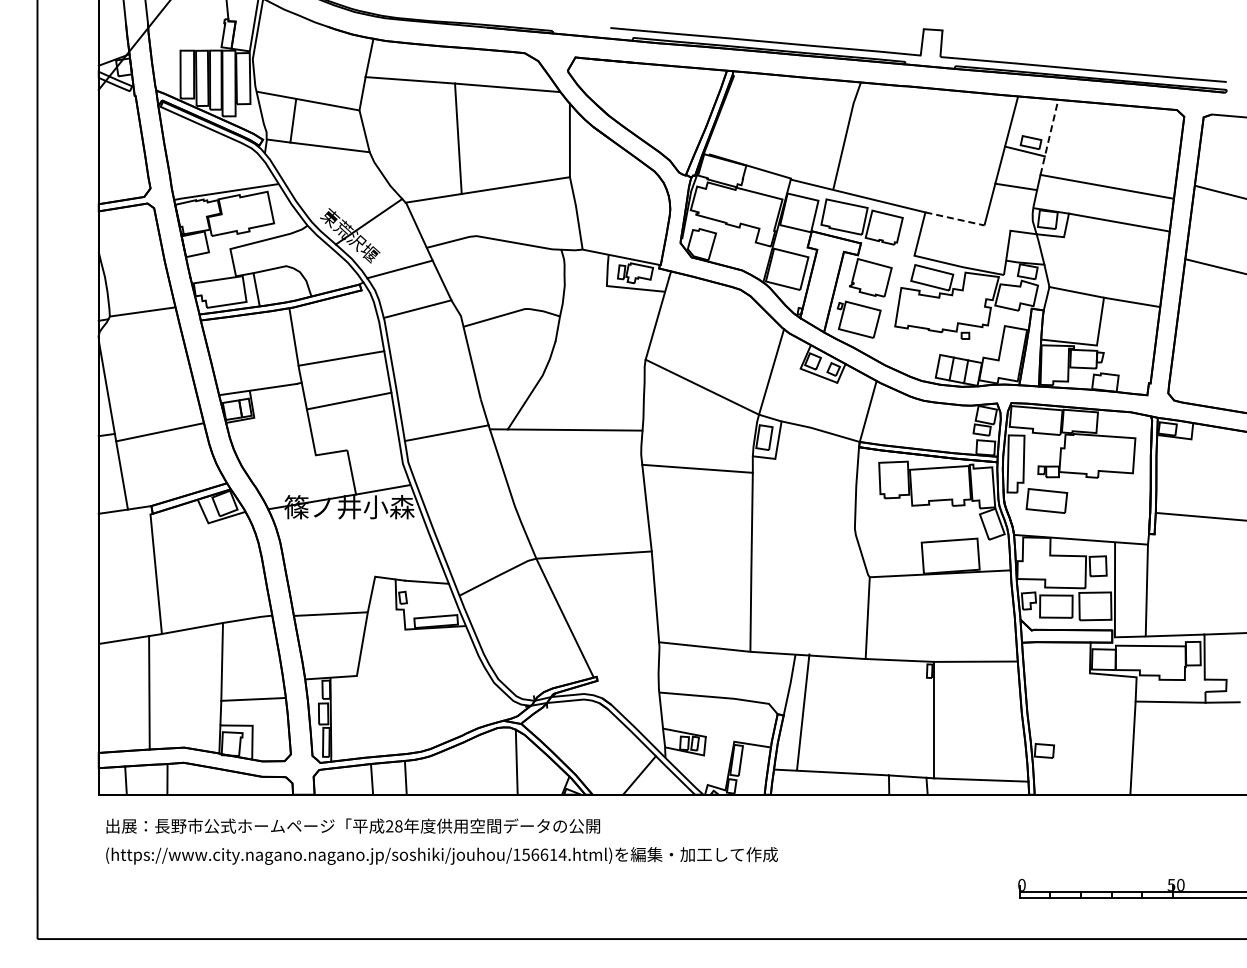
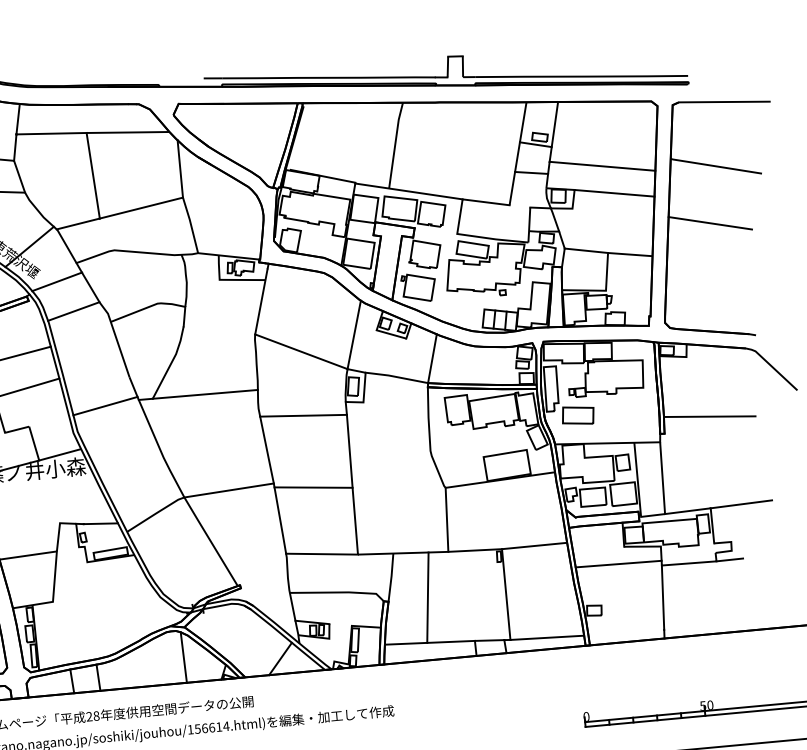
line: (1049, 137) -> (553, 132), dashed -> solid
line: (955, 219) -> (486, 202), dashed -> solid
line: (701, 561) -> (313, 487), added
line: (1080, 694) -> (618, 563), added
line: (803, 711) -> (428, 597), moved

